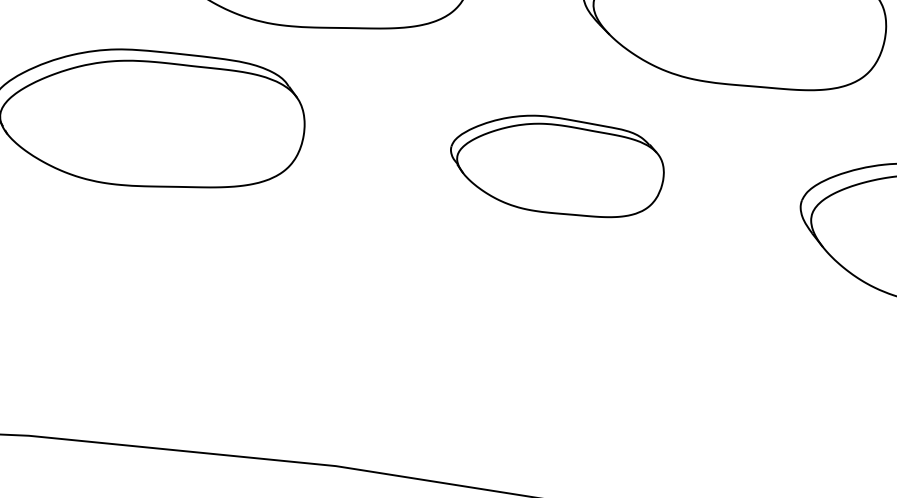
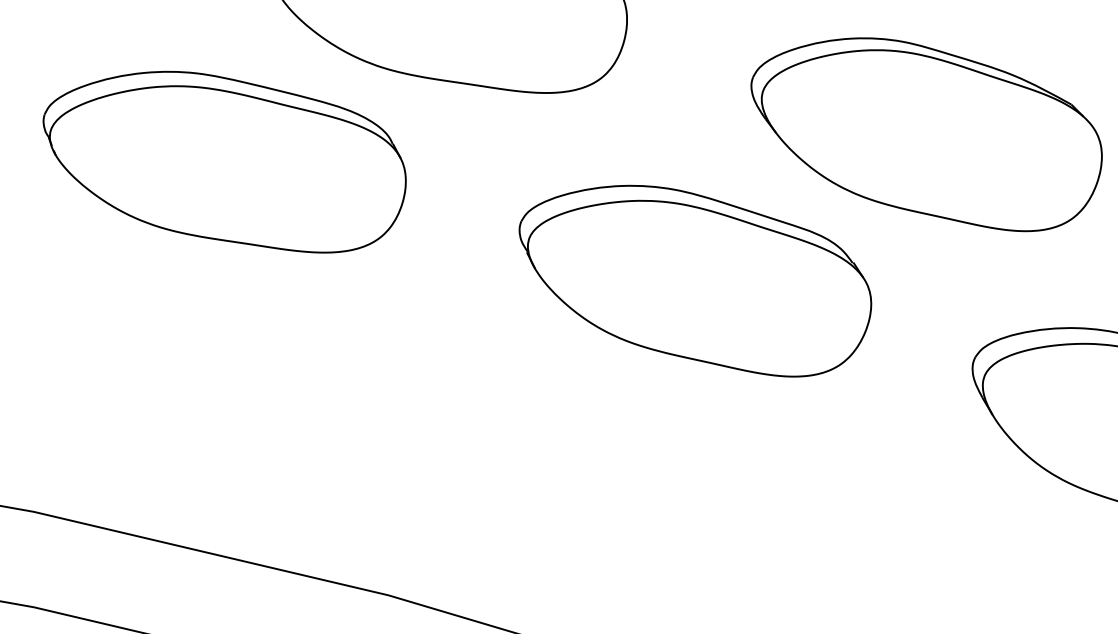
part: (558, 167) -> (695, 280), size x1.43

